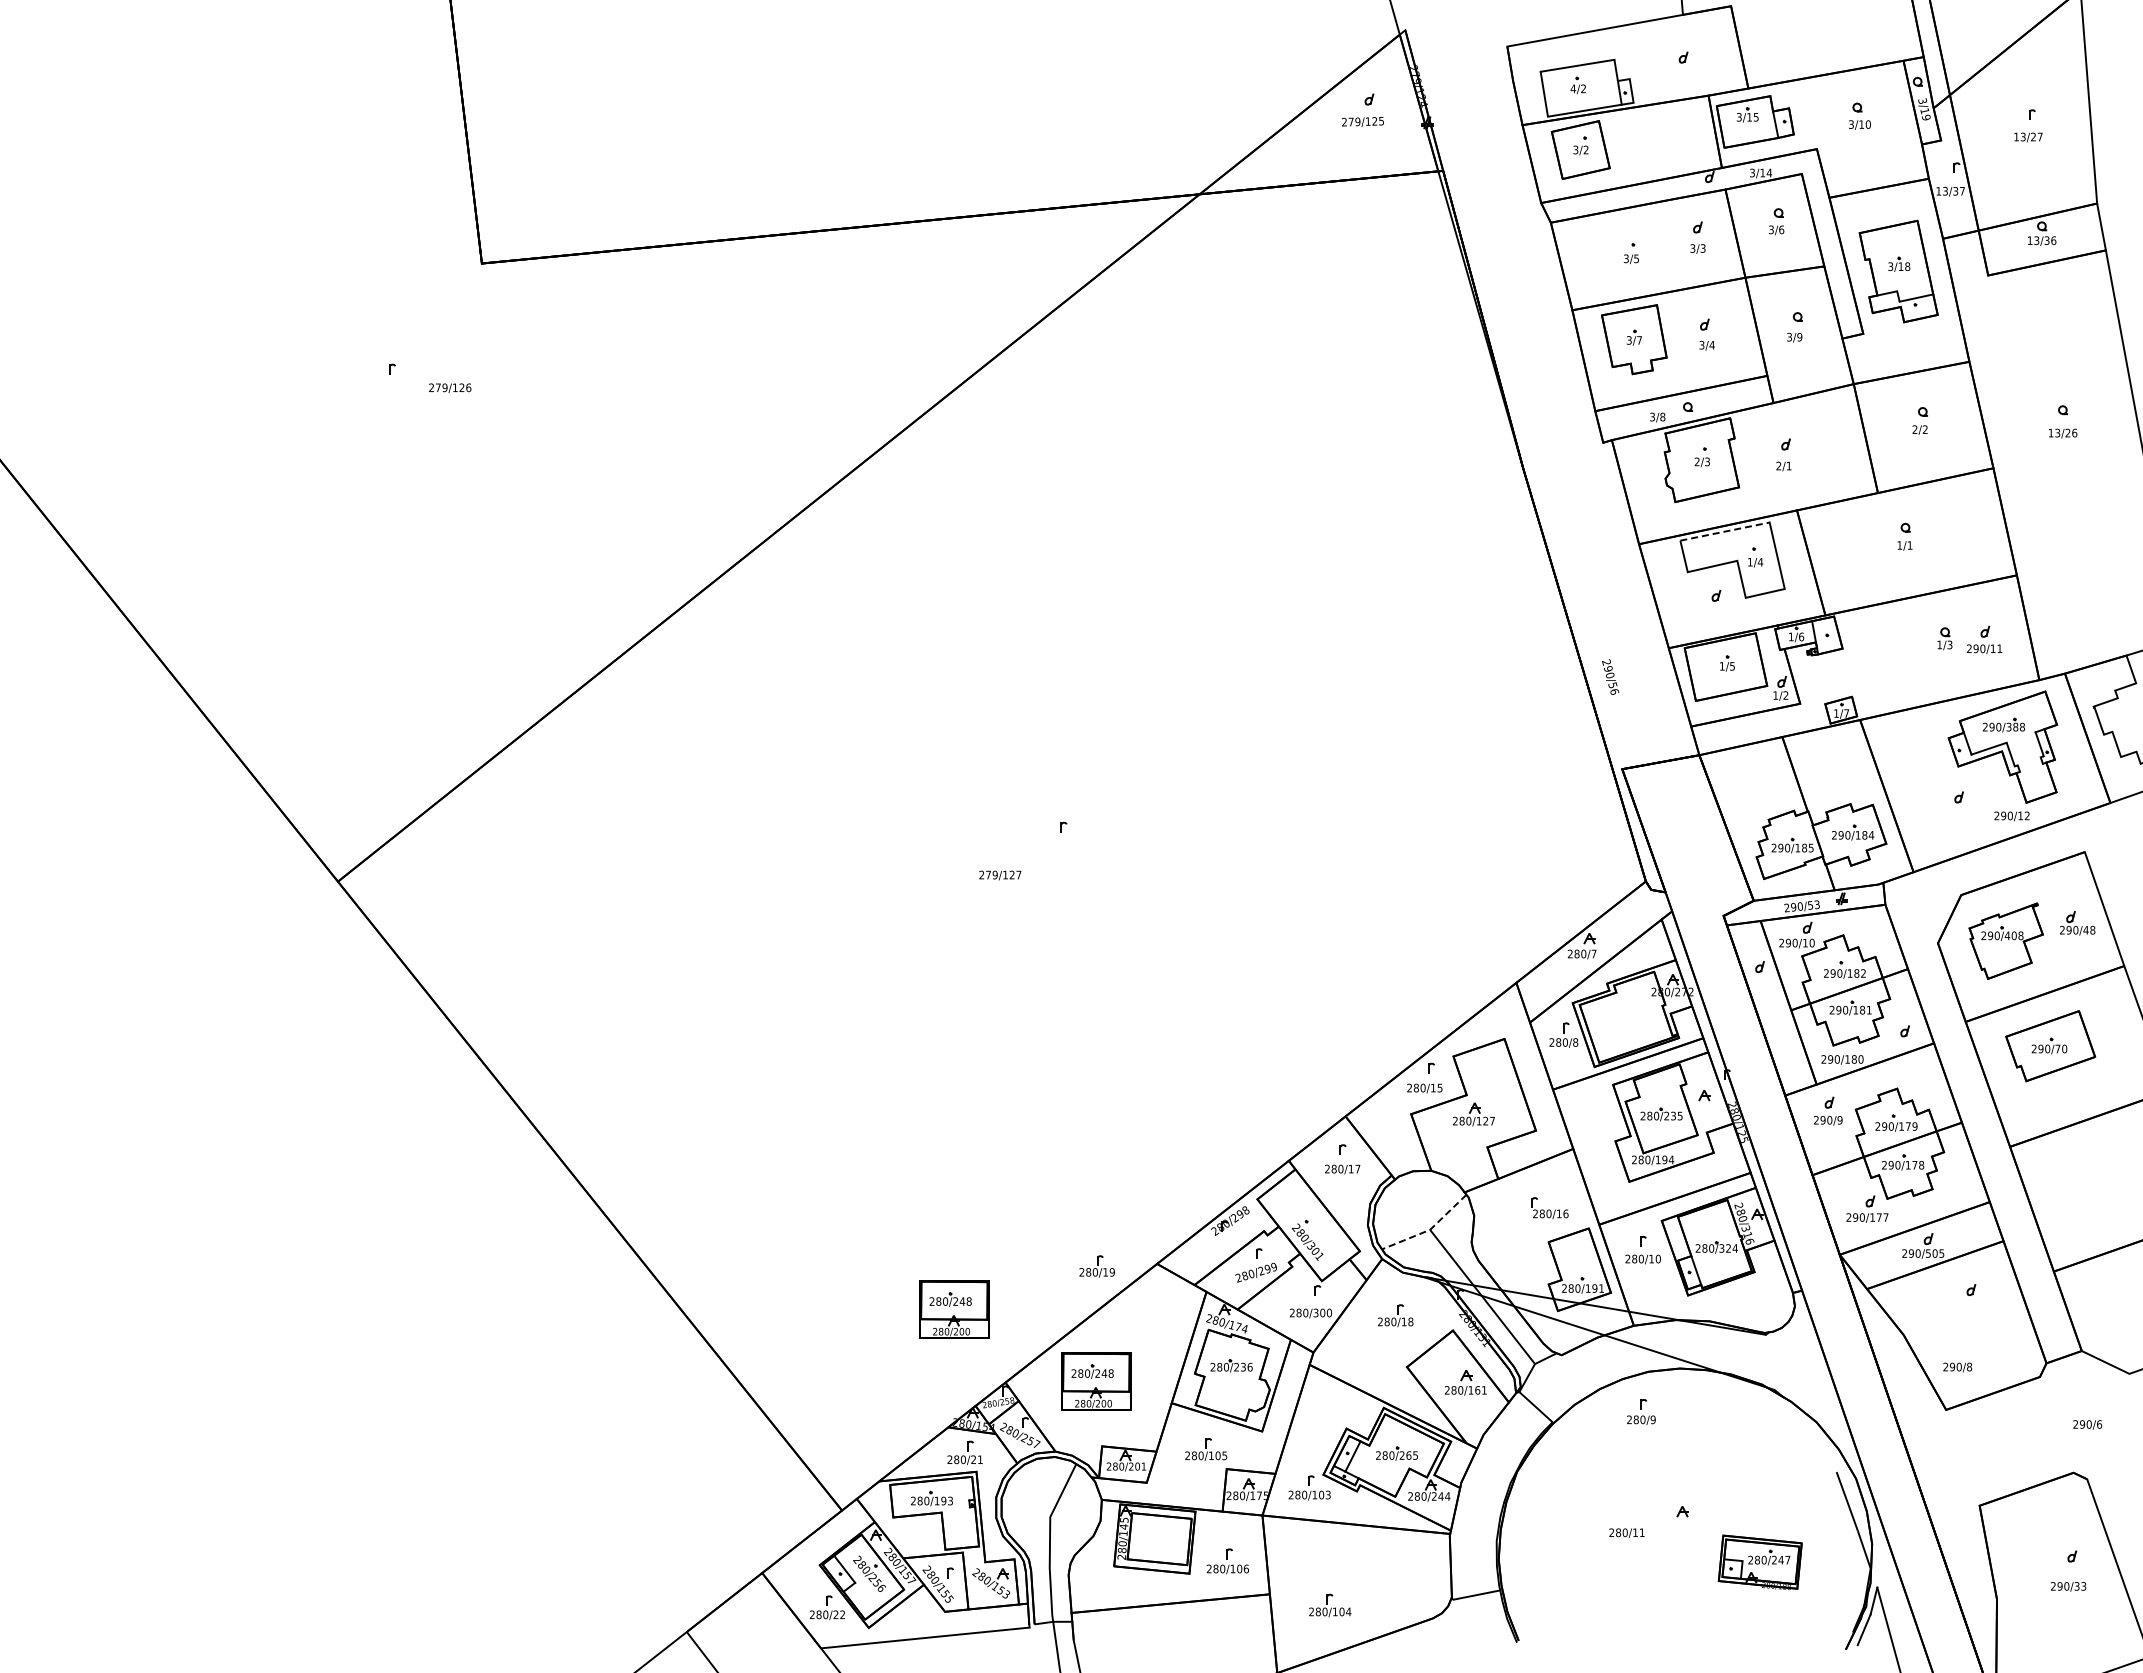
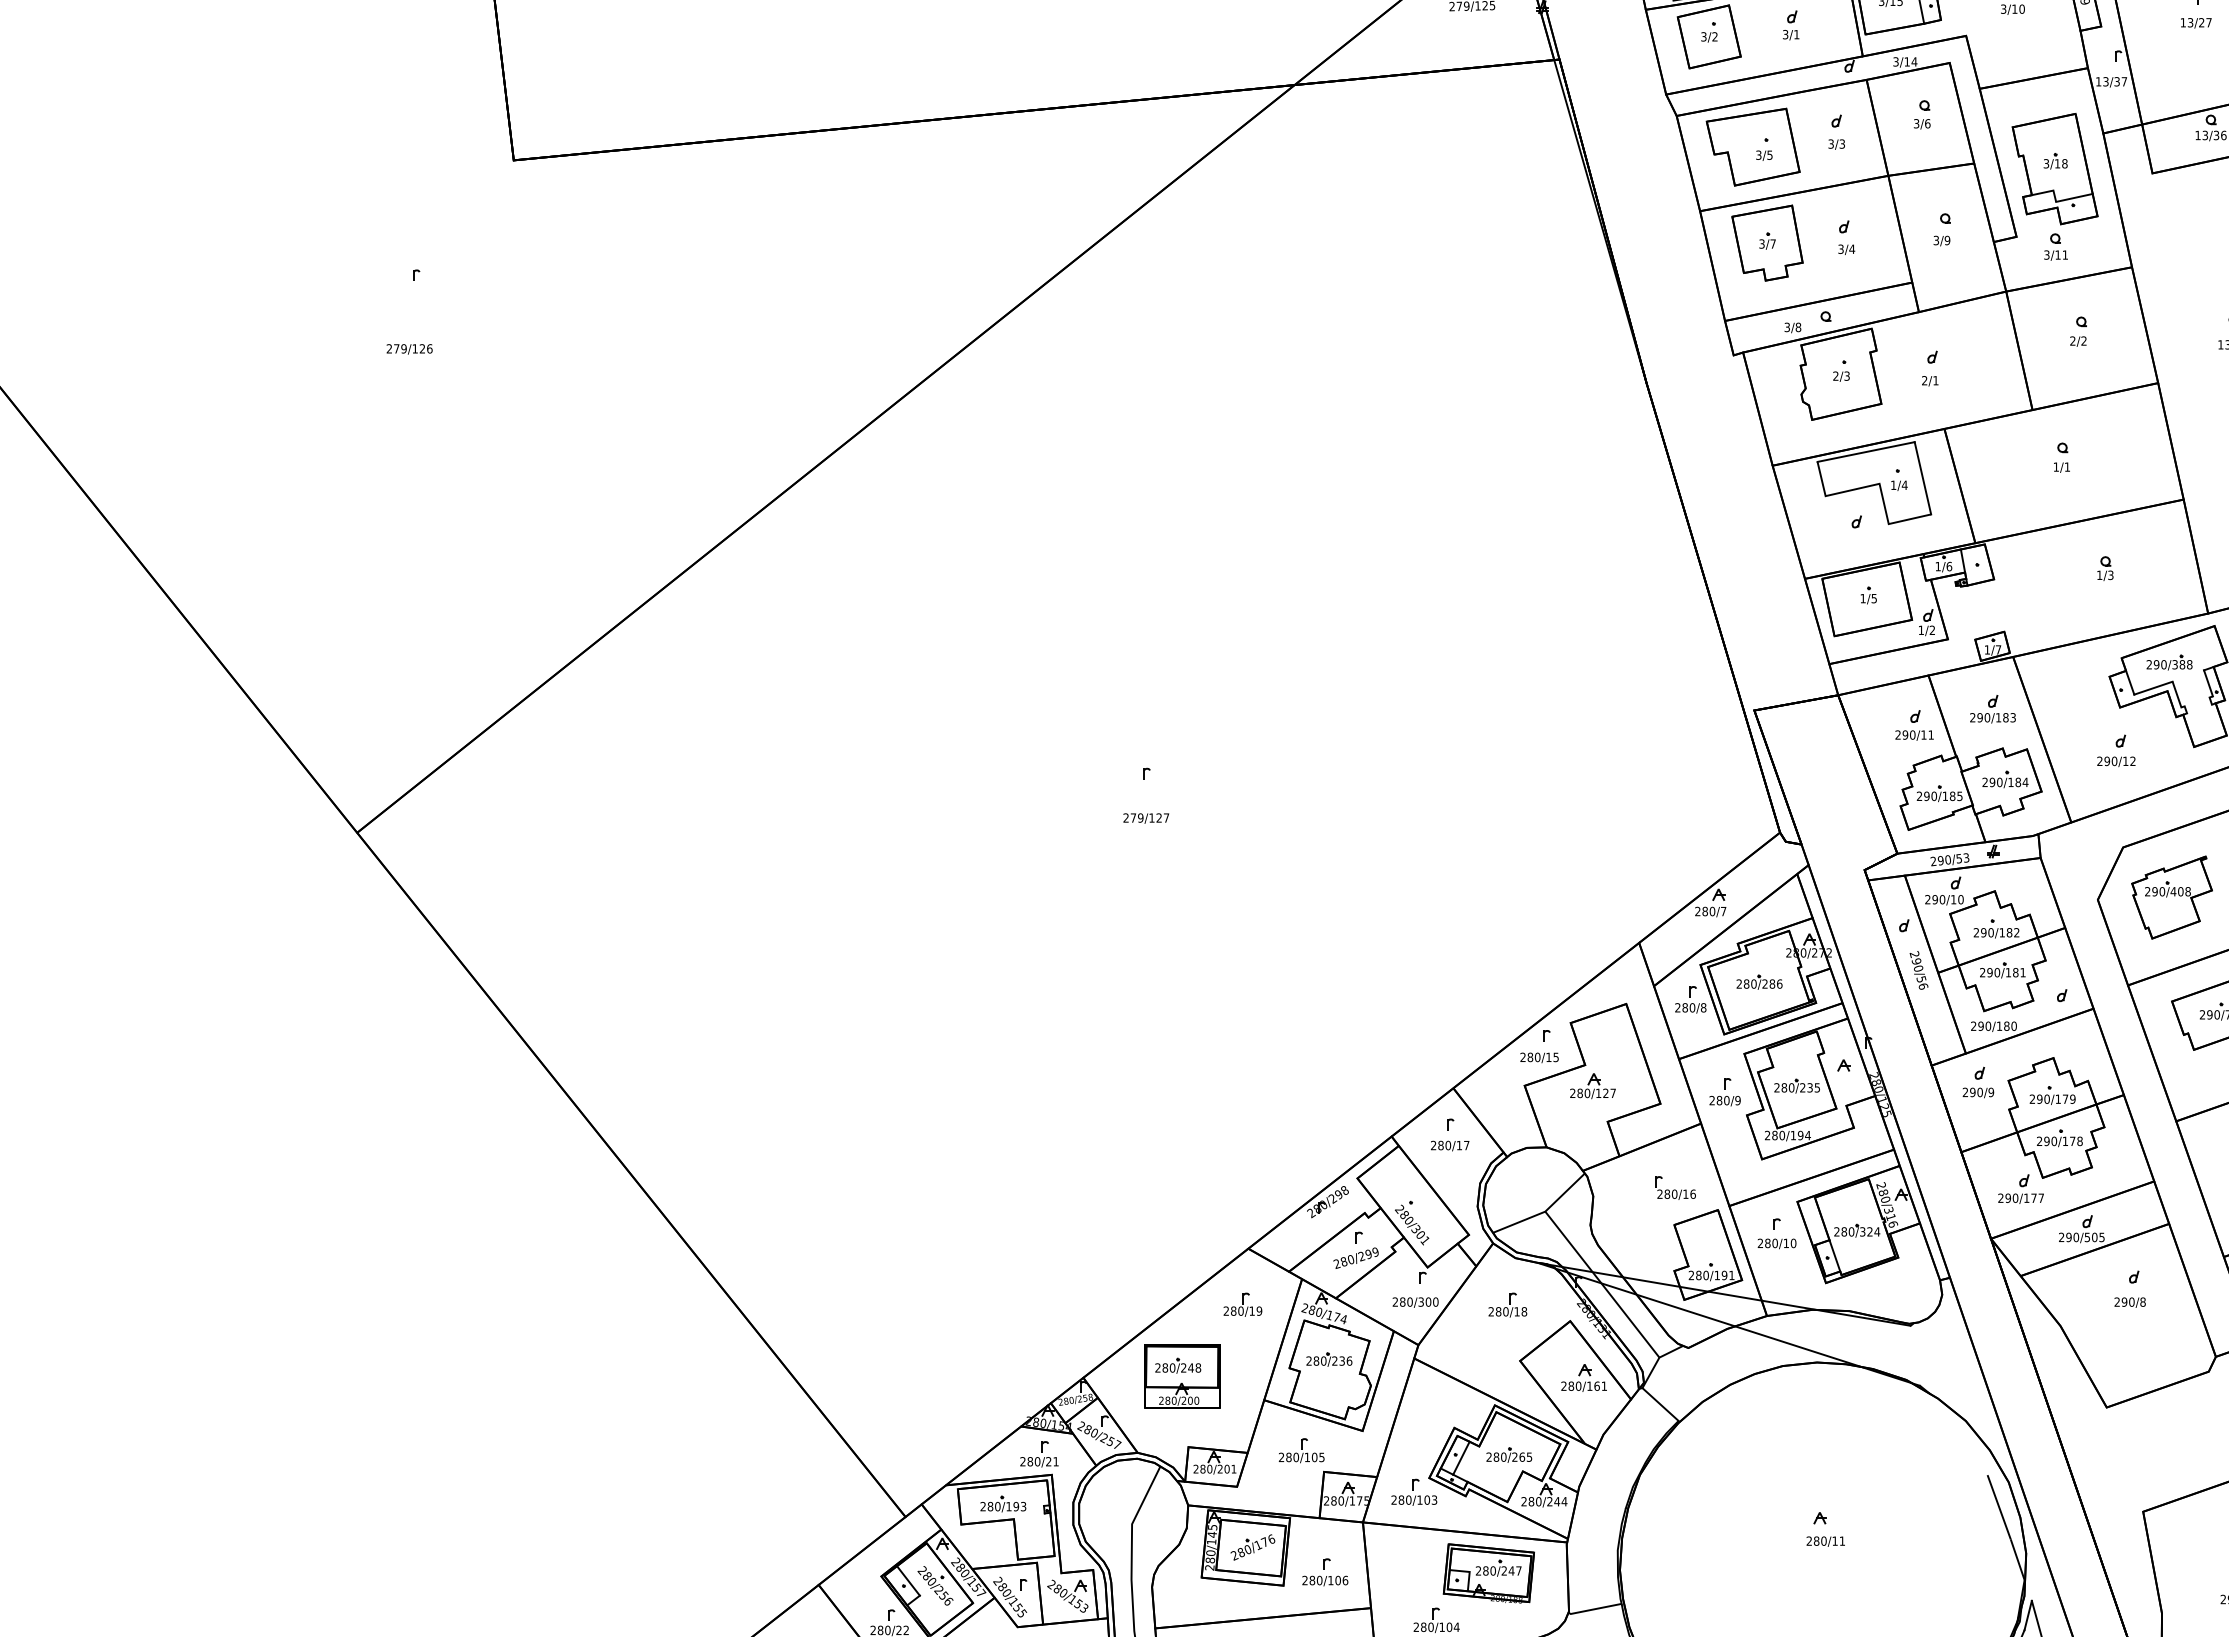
part: (1655, 139) -> (1790, 25), added
part: (1620, 251) -> (1752, 147), added
part: (1899, 342) -> (2055, 246), added
text: (450, 387) -> (409, 348), moved
line: (1725, 531) -> (1866, 451), dashed -> solid
part: (1984, 639) -> (1914, 724), moved
text: (1610, 676) -> (1918, 969), moved
part: (1841, 767) -> (1992, 708), added
text: (2011, 816) -> (2115, 761), moved
text: (1000, 875) -> (1146, 818), moved
part: (1627, 1018) -> (1760, 981), added
line: (1430, 1229) -> (1545, 1211), dashed -> solid
part: (1096, 1266) -> (1242, 1304), moved
part: (954, 1309) -> (1027, 1298), removed
text: (1957, 1367) -> (2129, 1302), moved
part: (1641, 1412) -> (1725, 1092), moved
text: (1626, 1532) -> (1825, 1540), moved
part: (1160, 1538) -> (1252, 1547), added
part: (1759, 1562) -> (1488, 1573), moved

